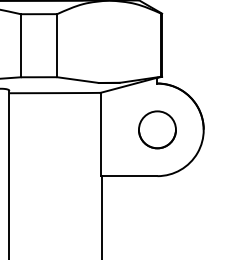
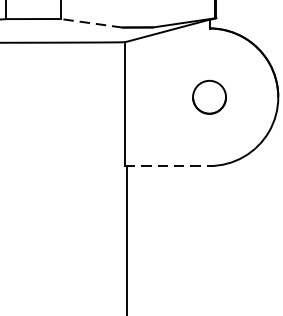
line: (78, 80) -> (92, 23), solid -> dashed
circle: (157, 129) -> (209, 96), size x0.6
line: (129, 176) -> (167, 166), solid -> dashed

